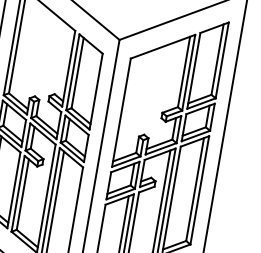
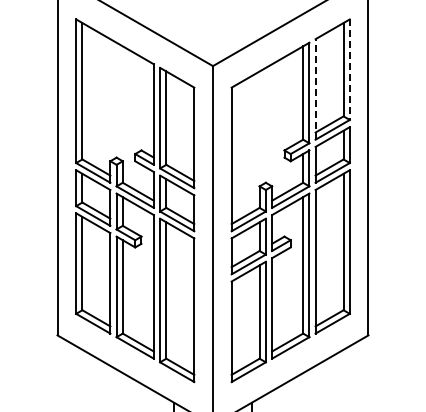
line: (221, 61) -> (349, 70), solid -> dashed
line: (193, 70) -> (315, 88), solid -> dashed

